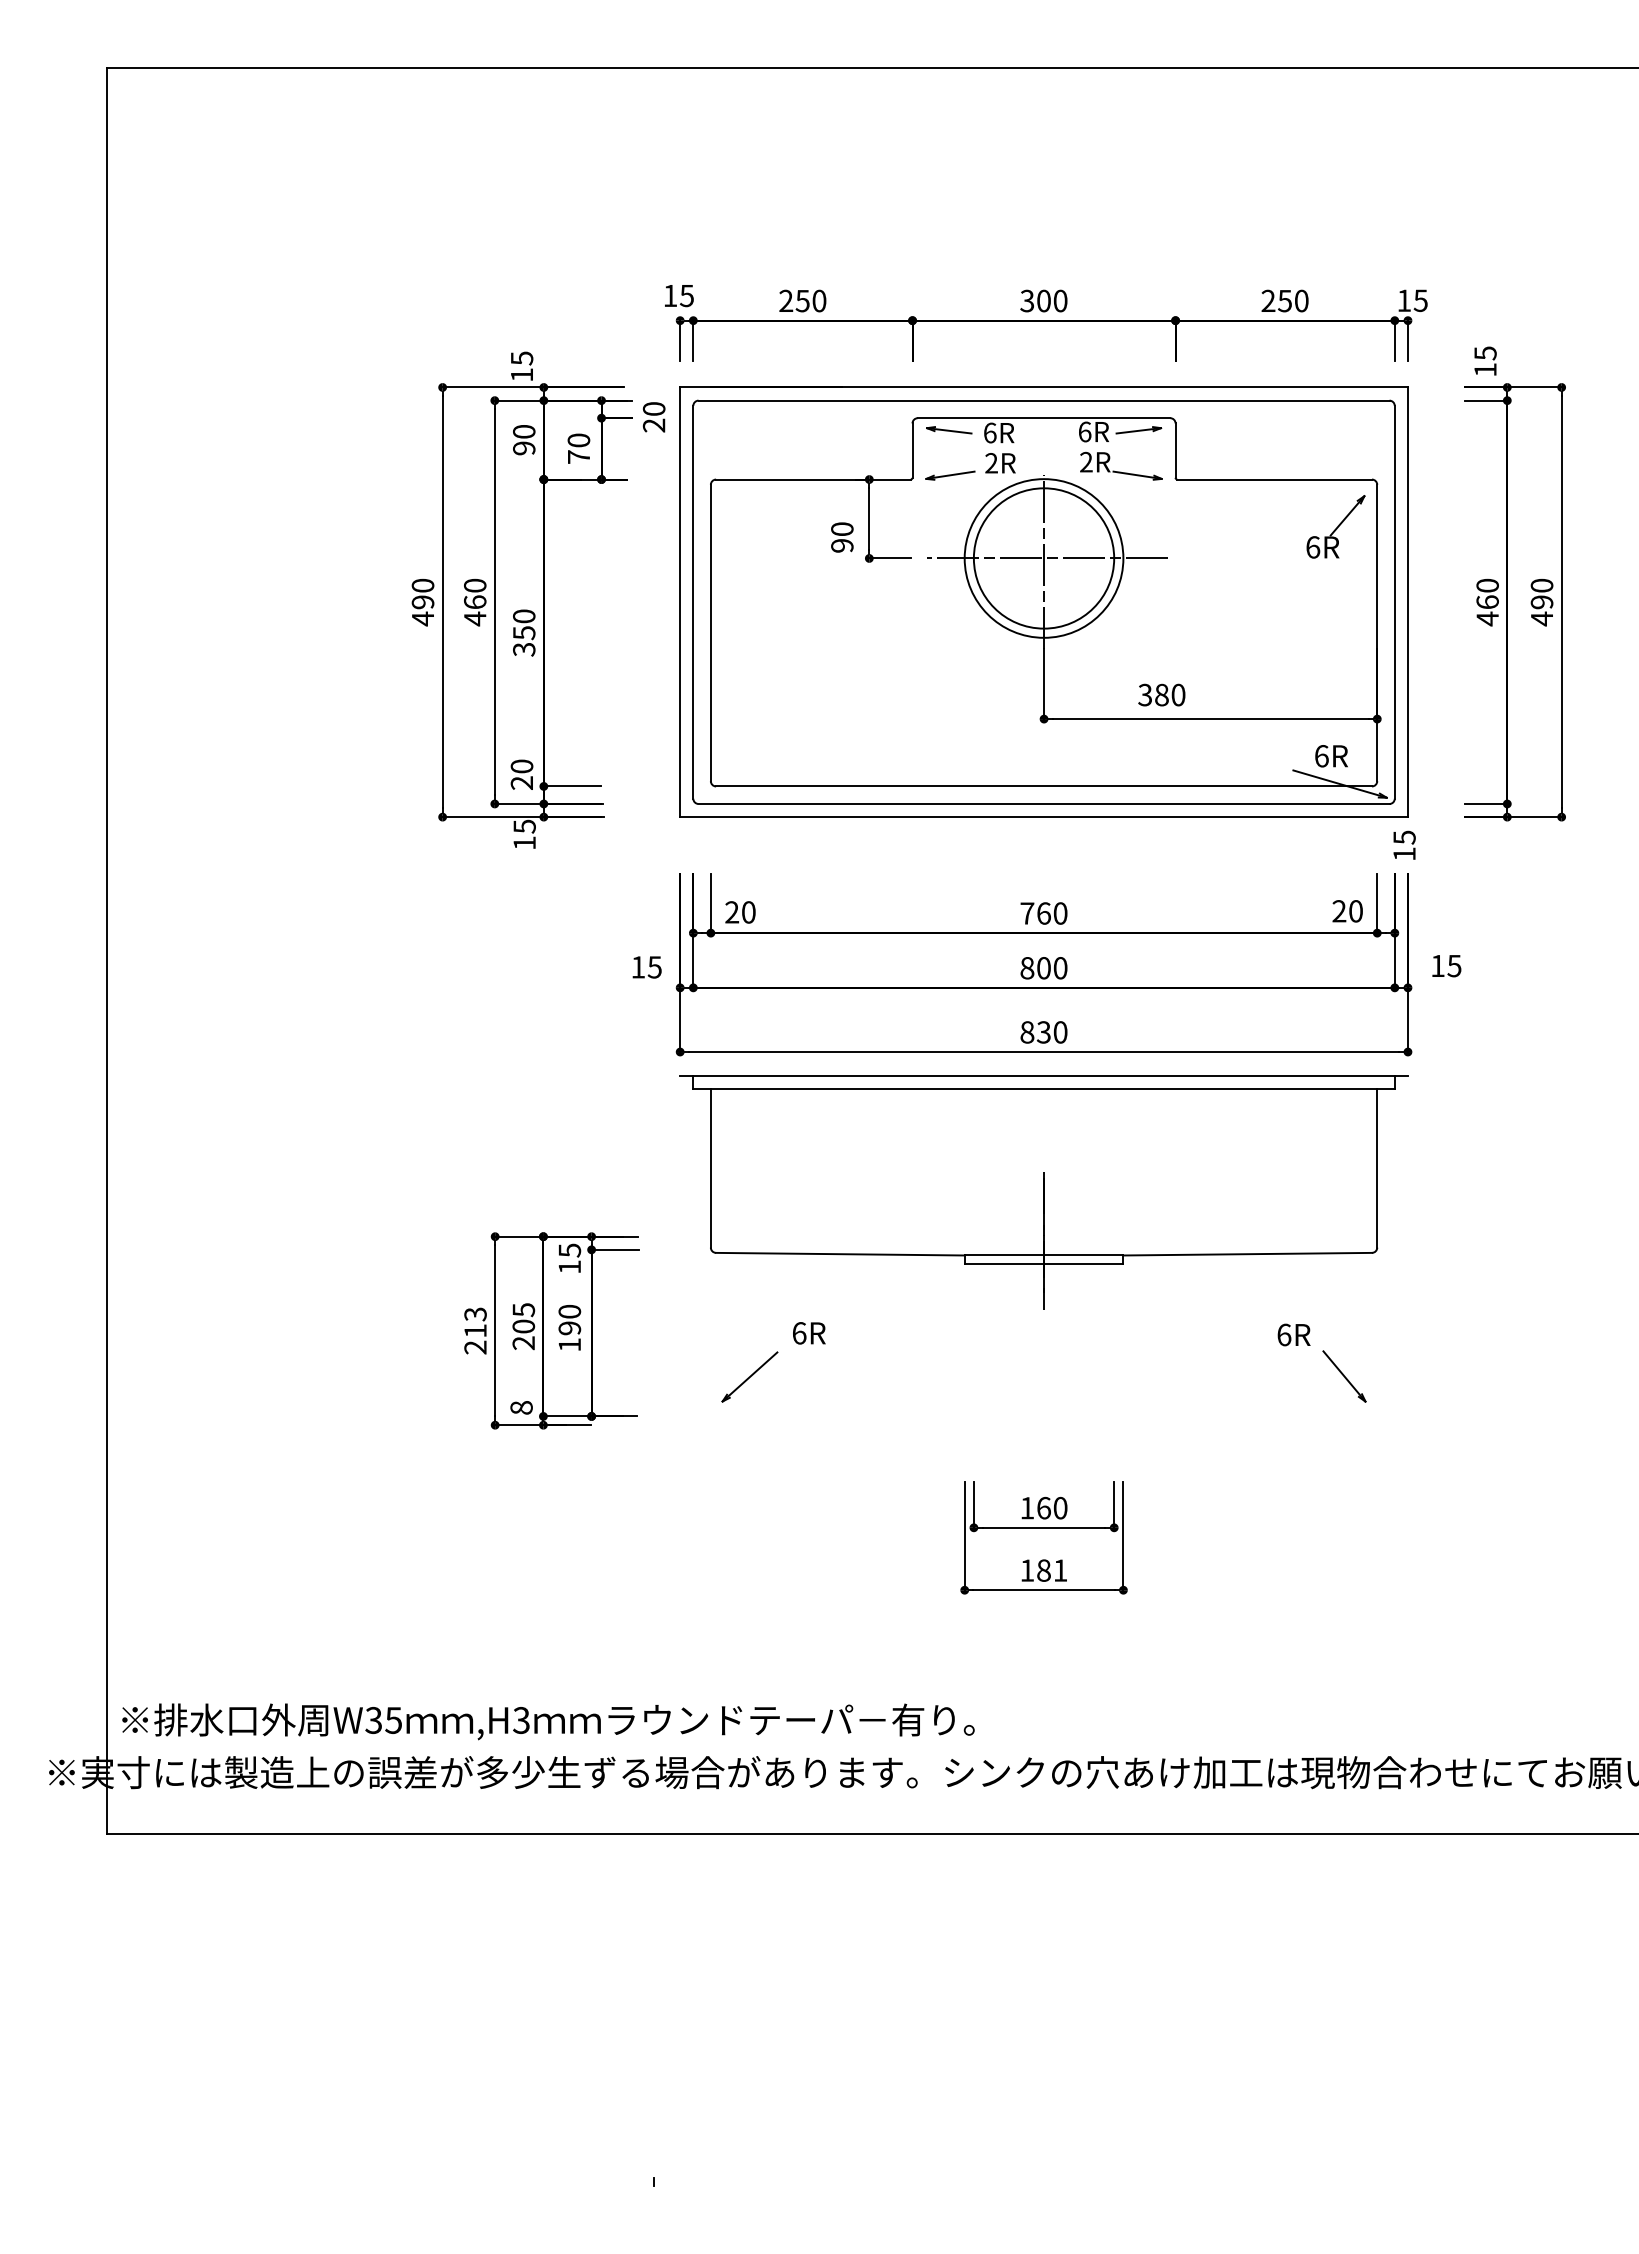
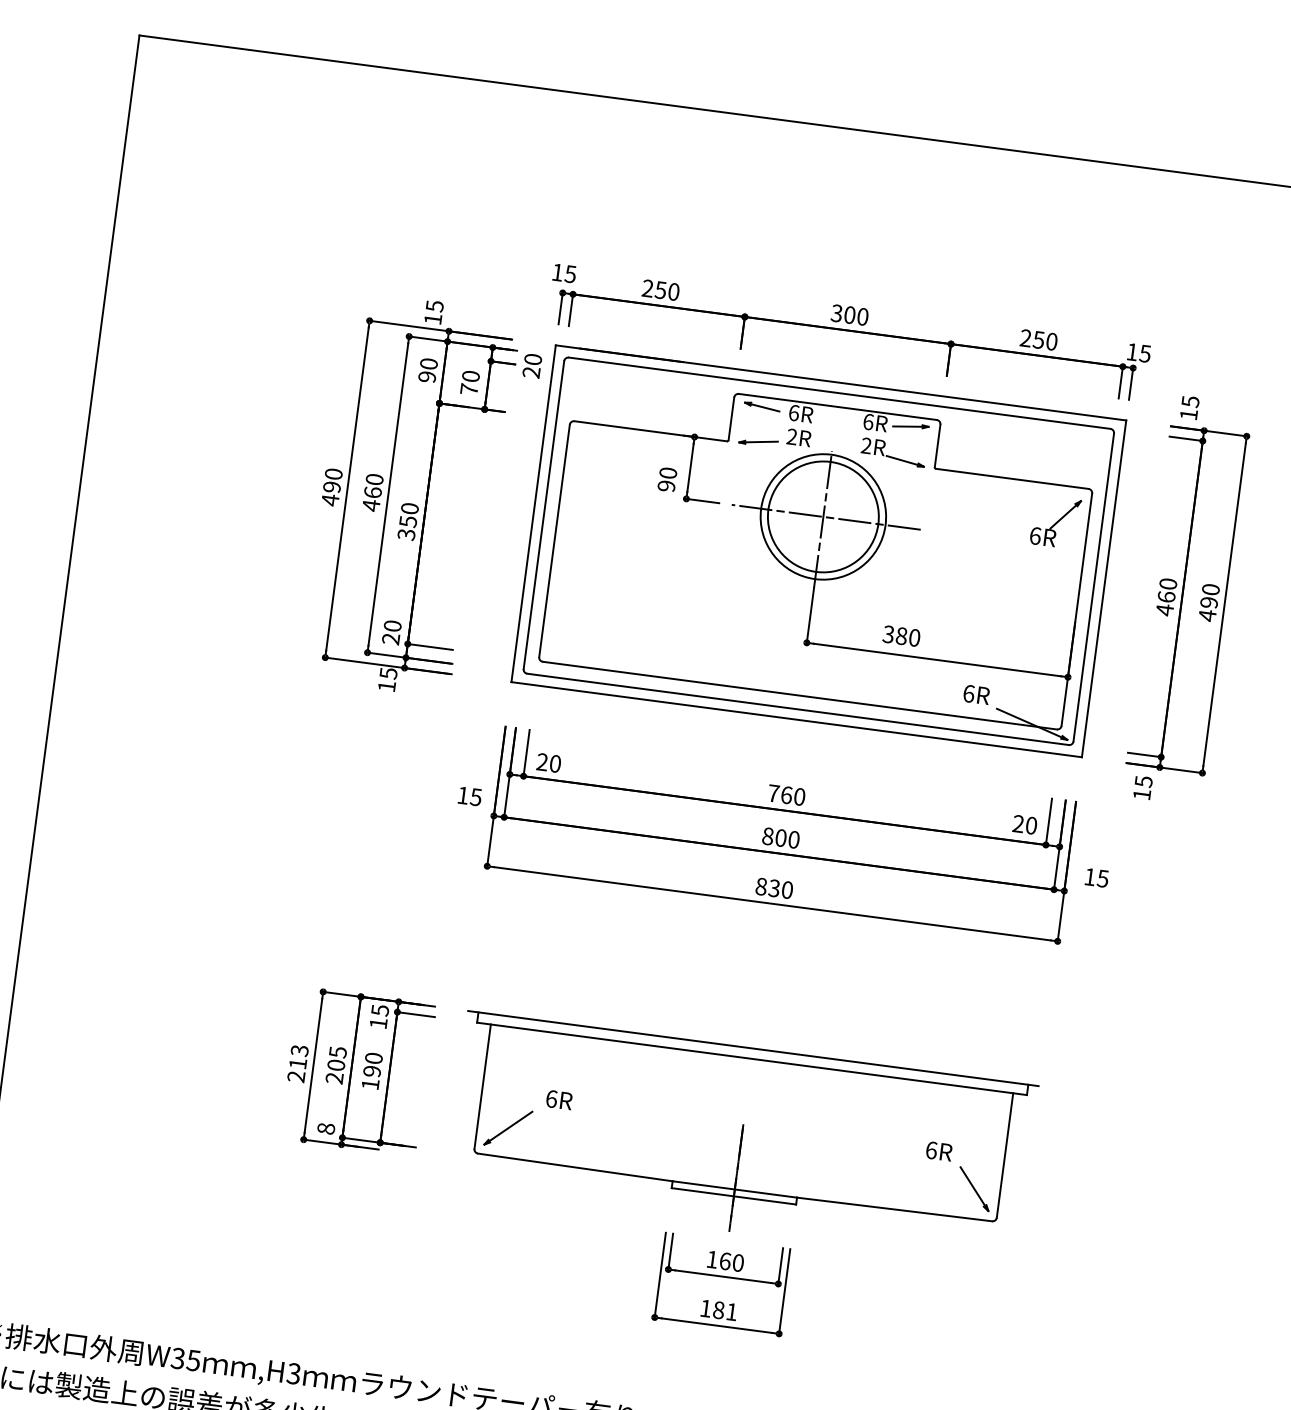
text: (1331, 756) -> (976, 695), moved
text: (1404, 844) -> (1143, 787), moved
part: (1043, 1192) -> (740, 1140), moved

